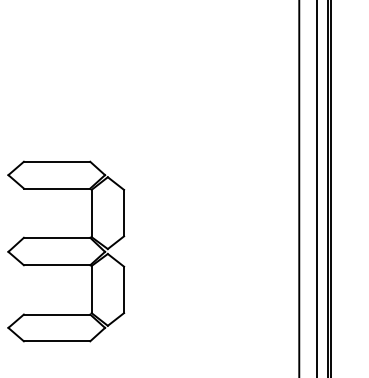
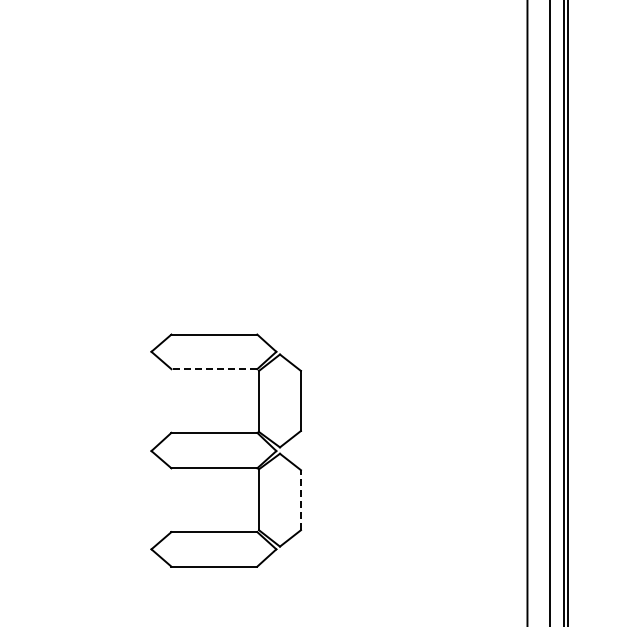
line: (57, 188) -> (214, 369), solid -> dashed
line: (123, 289) -> (300, 499), solid -> dashed

